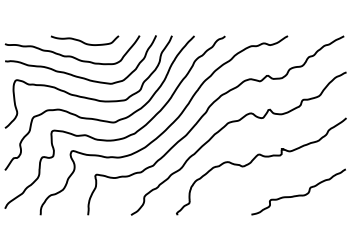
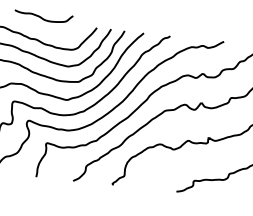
curve: (83, 41) -> (42, 17), moved

